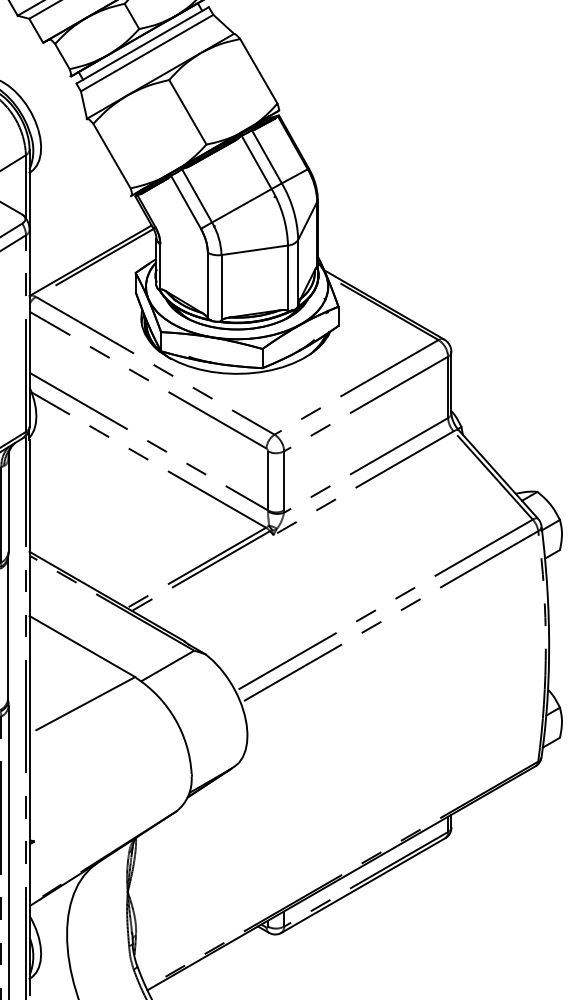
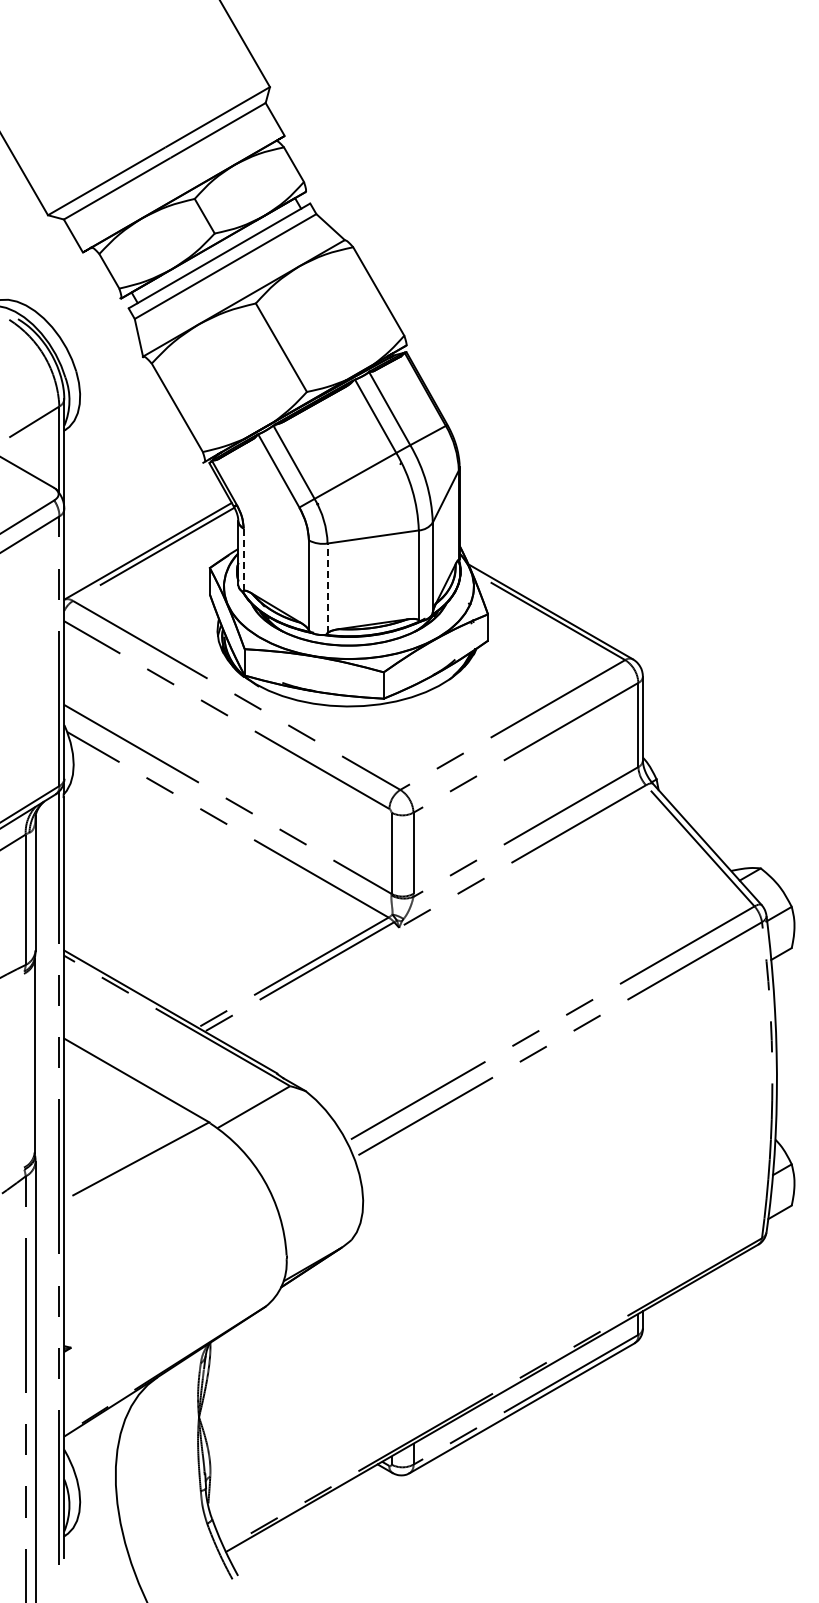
line: (160, 266) -> (243, 559), solid -> dashed
line: (221, 287) -> (327, 588), solid -> dashed

